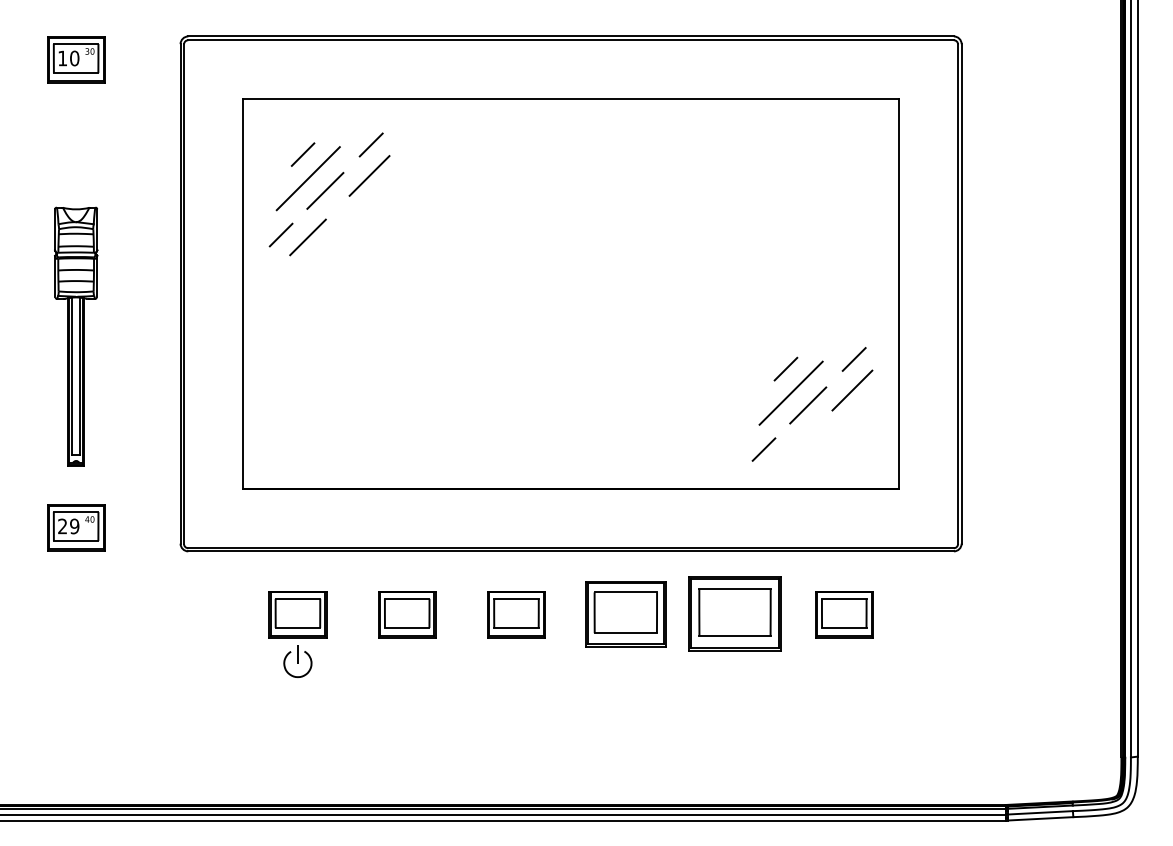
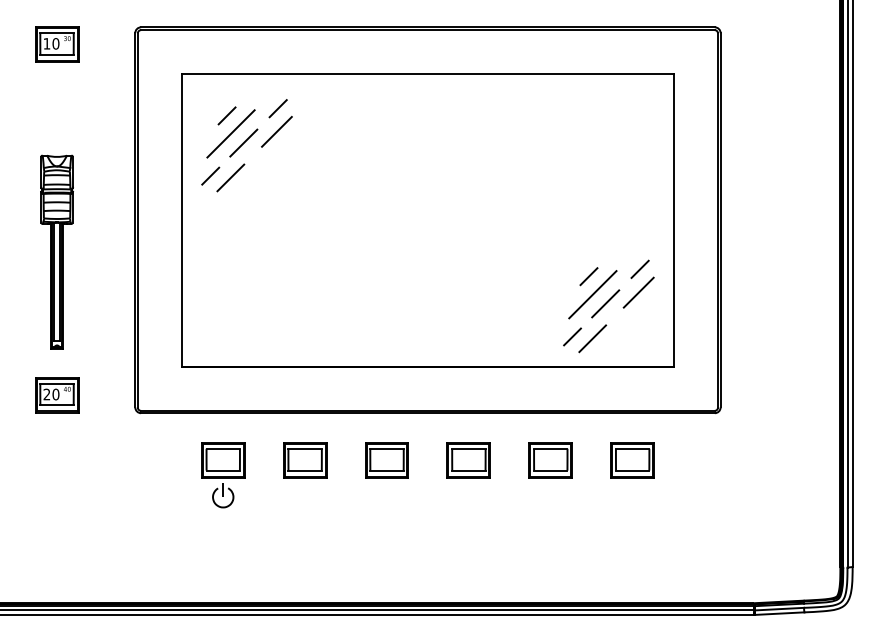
line: (790, 451) -> (592, 338), added
text: (74, 526) -> (55, 394), 29 -> 20
part: (625, 614) -> (468, 460), size x0.71
part: (734, 614) -> (550, 460), size x0.62

